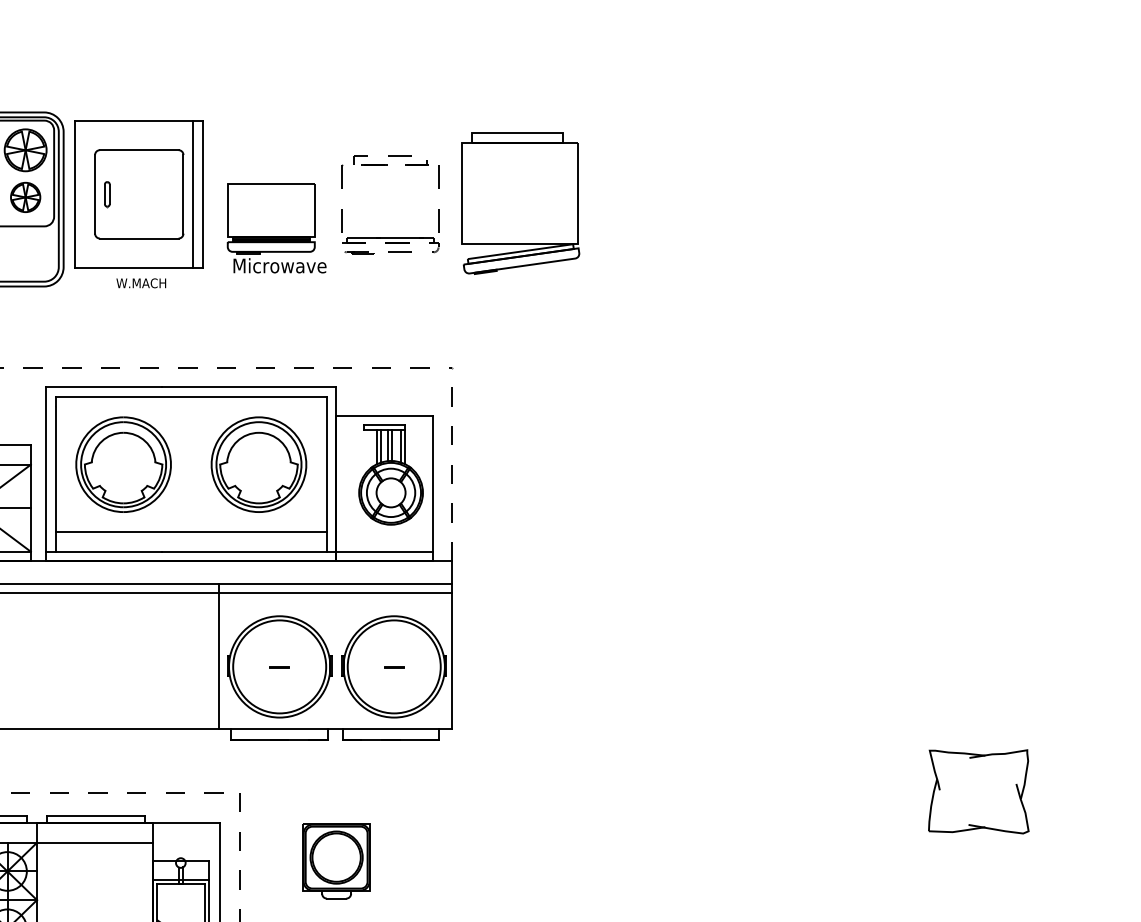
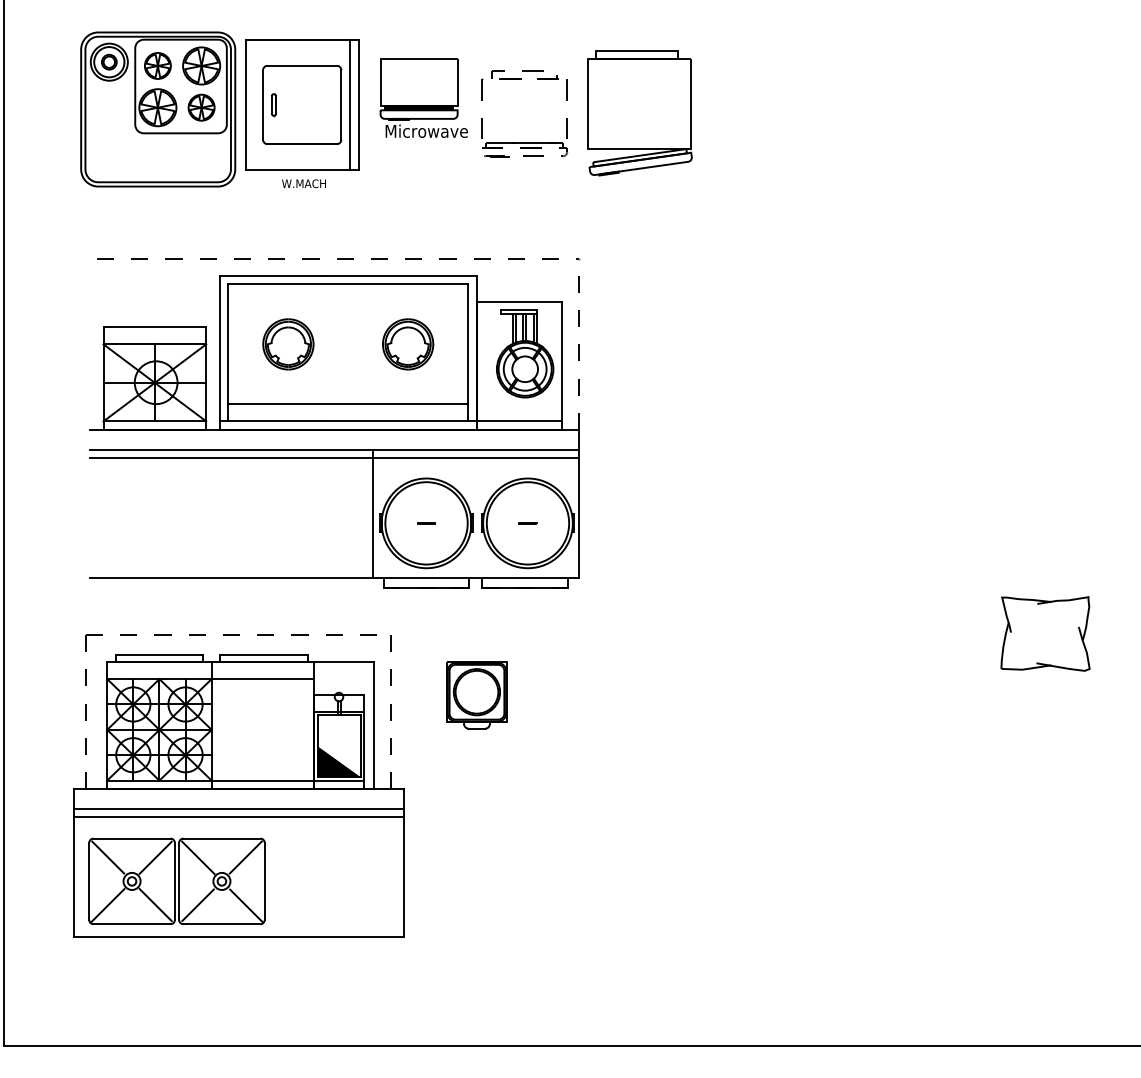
part: (276, 227) -> (423, 97), moved
part: (123, 464) -> (288, 344), size x0.6
part: (258, 464) -> (407, 344), size x0.6

